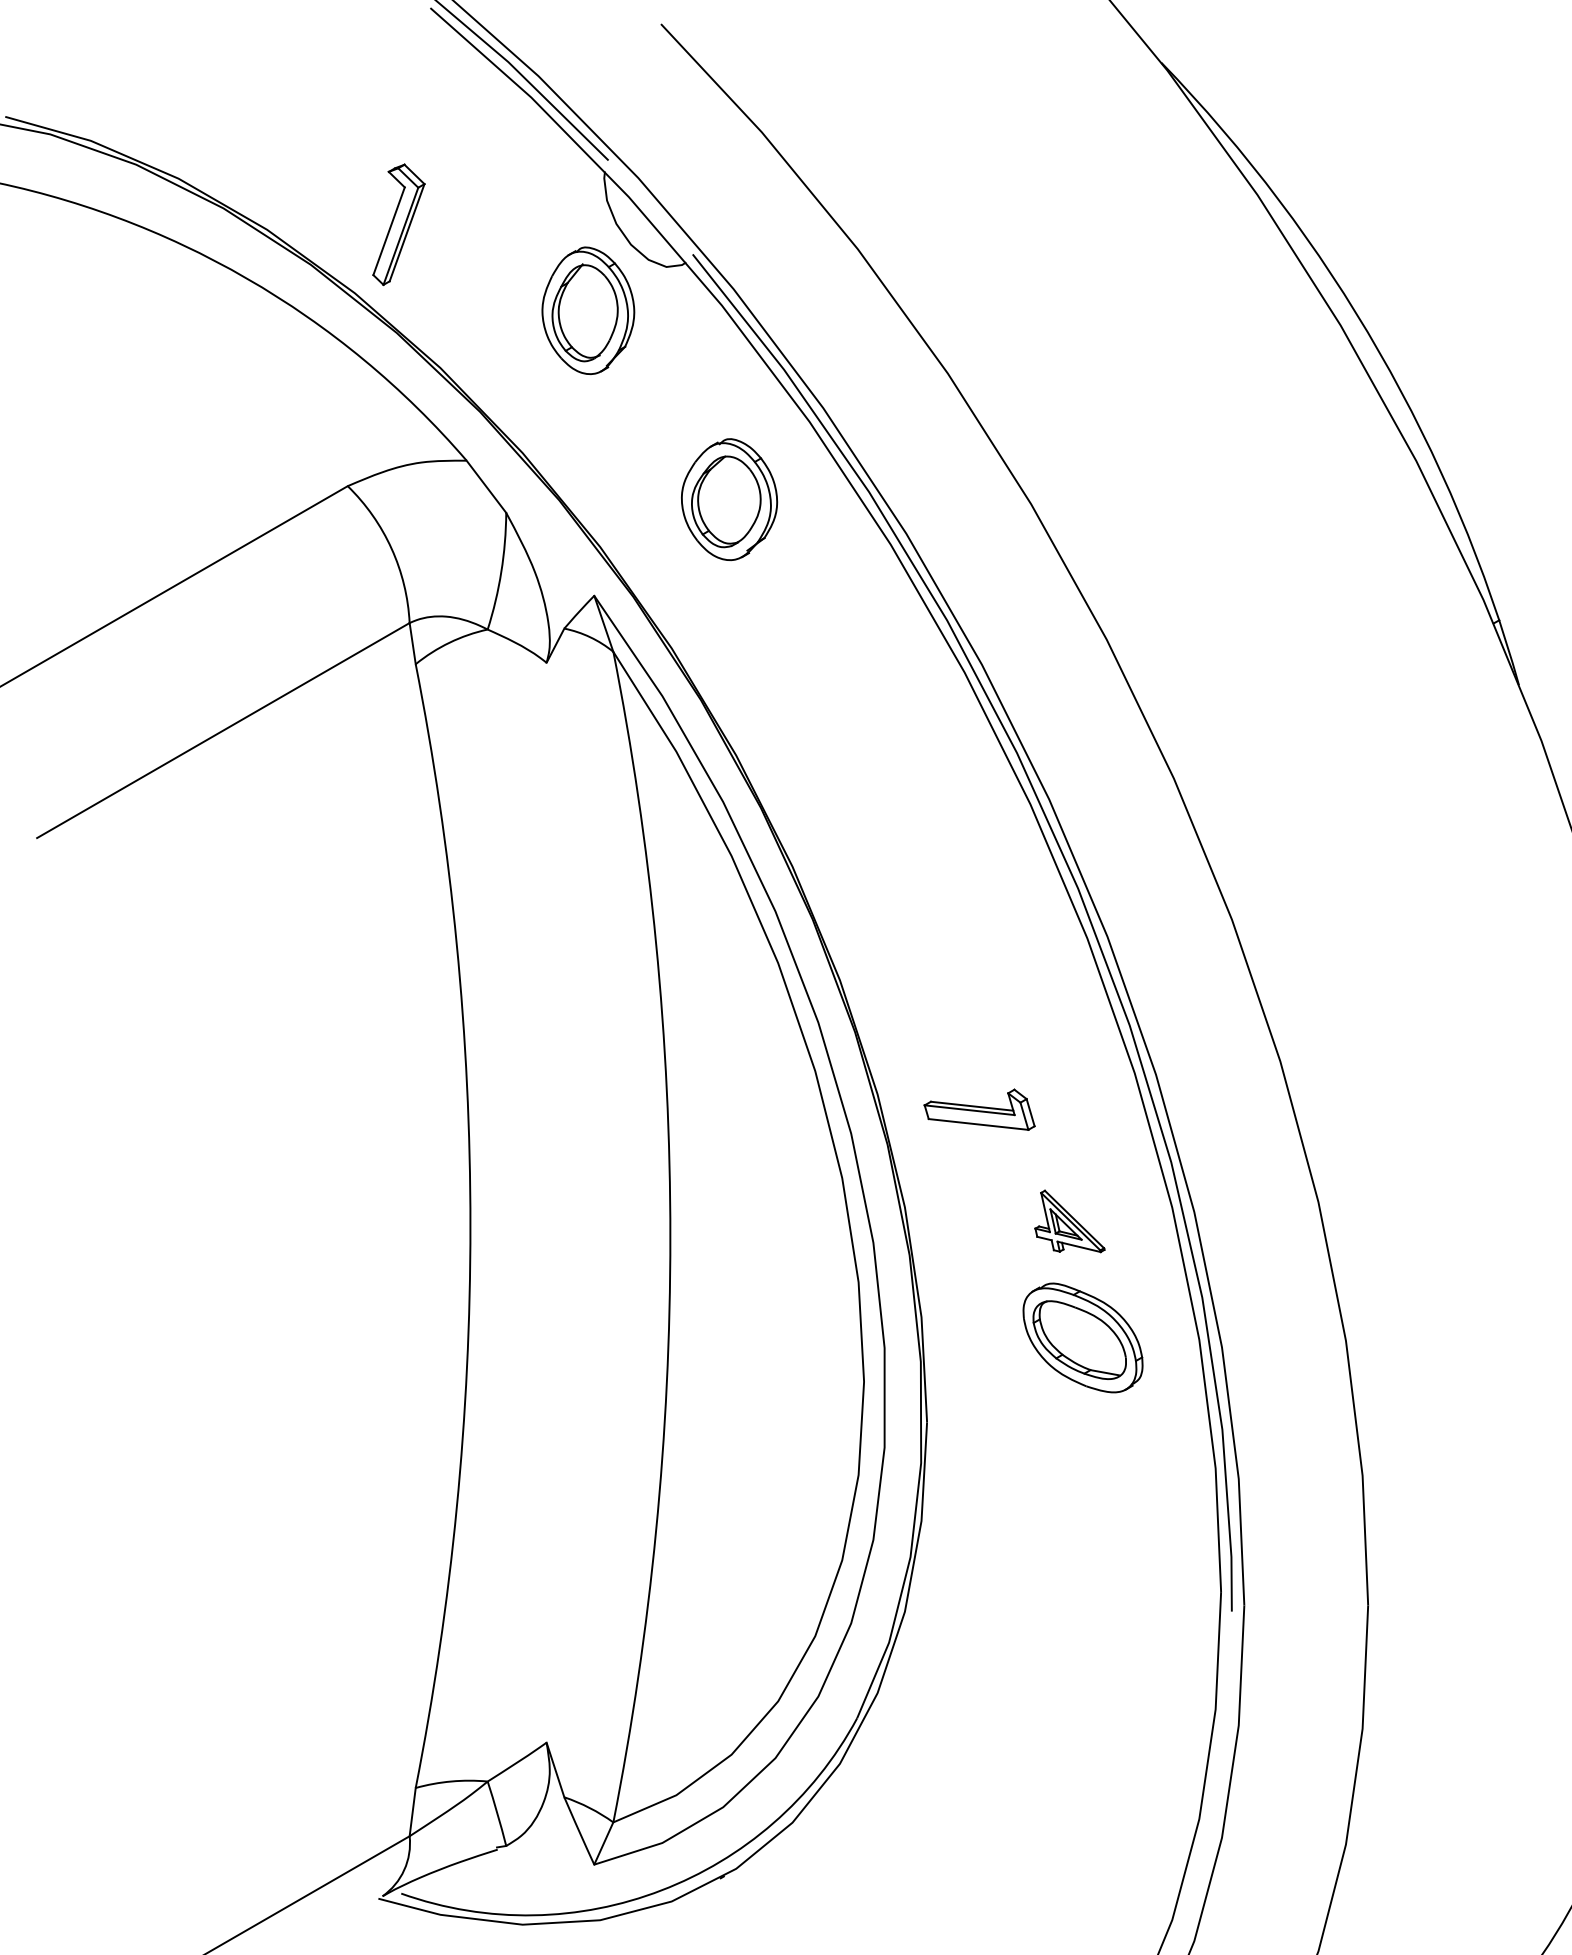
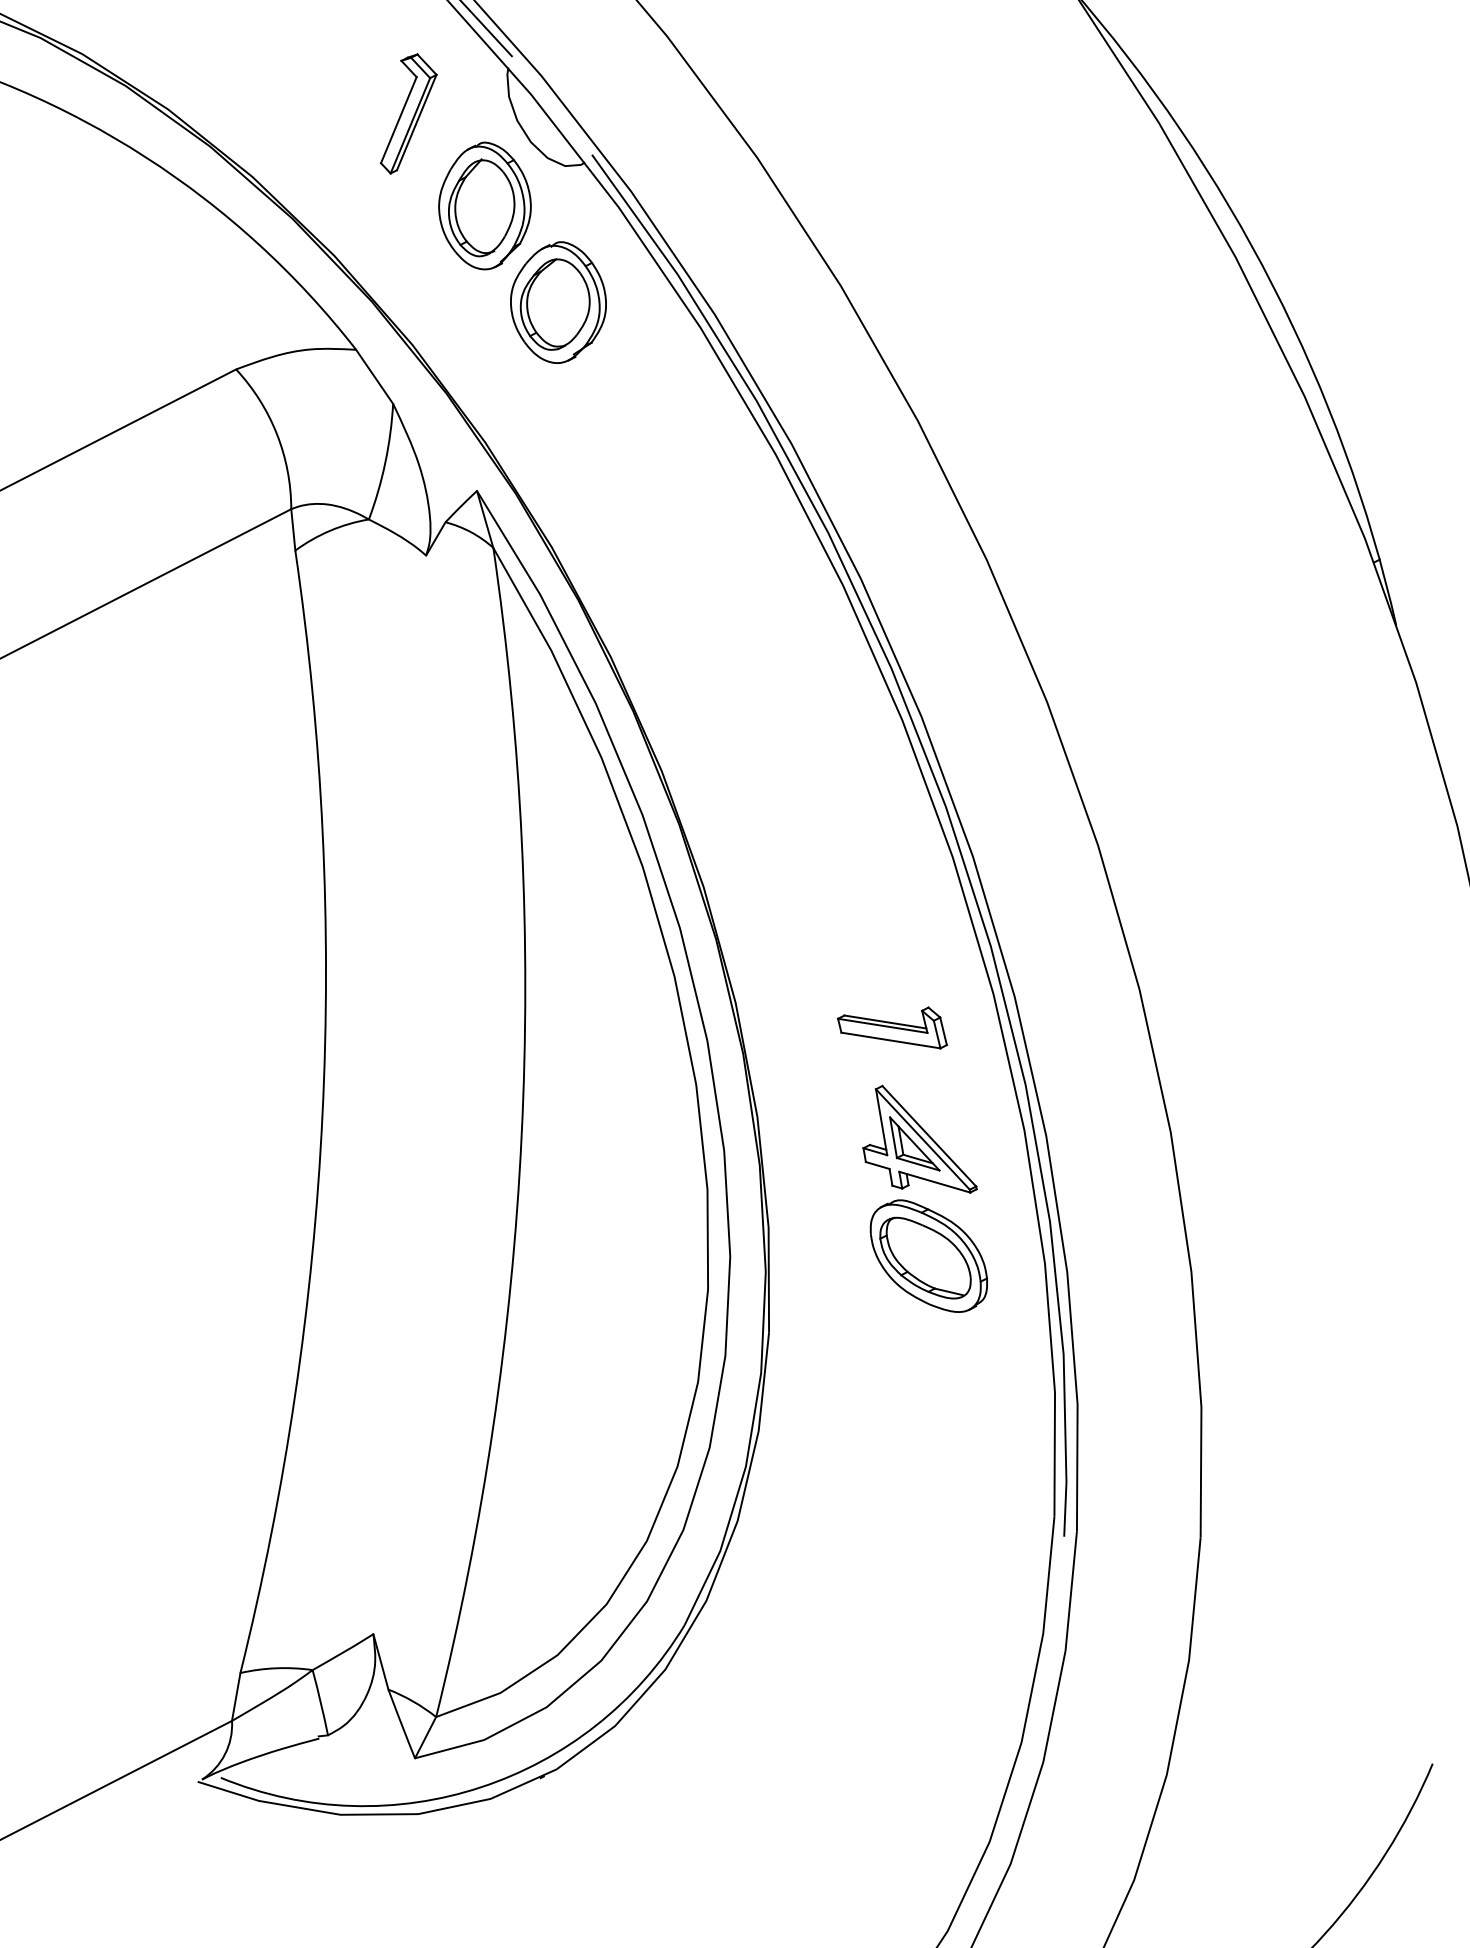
part: (398, 224) -> (408, 113), moved
part: (729, 499) -> (558, 302), moved
part: (979, 1109) -> (892, 1025), moved
part: (1069, 1221) -> (921, 1139), size x1.67

